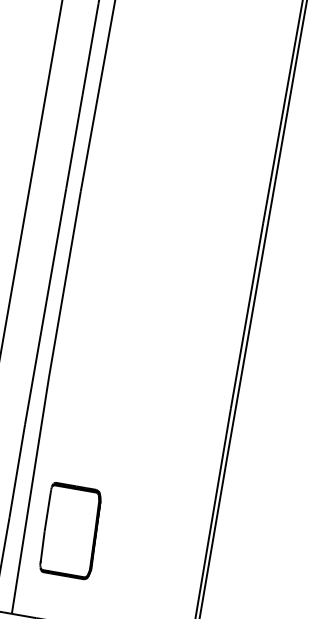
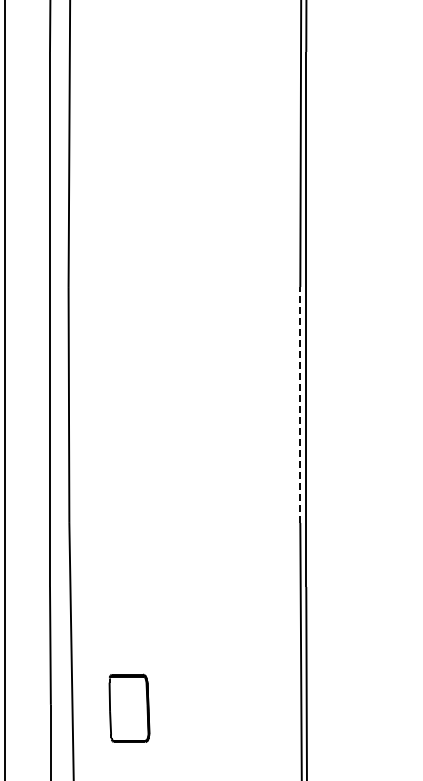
line: (247, 315) -> (300, 404), solid -> dashed
part: (70, 531) -> (129, 708), size x0.6

